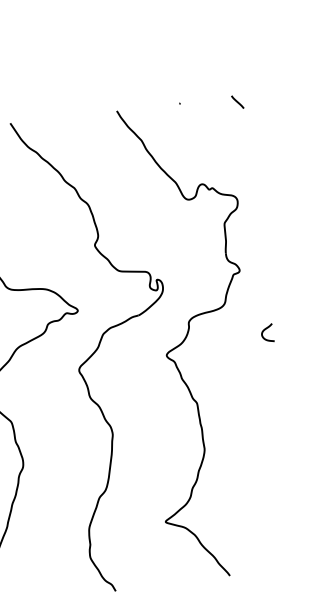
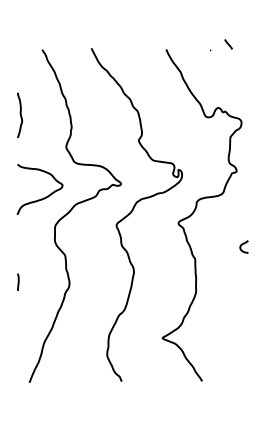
curve: (237, 102) -> (228, 44), moved
curve: (264, 331) -> (242, 245), moved

